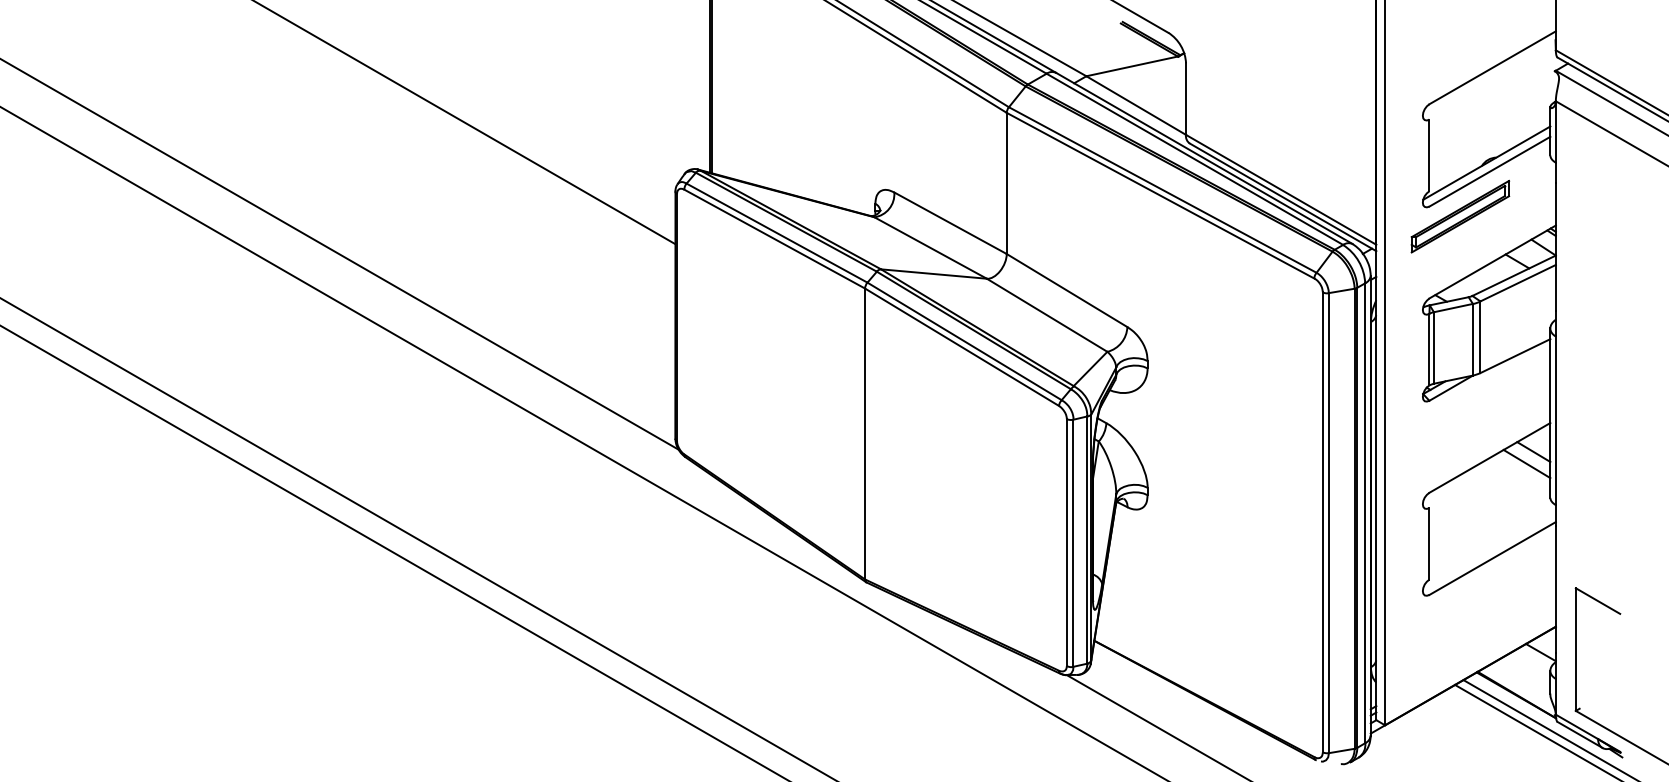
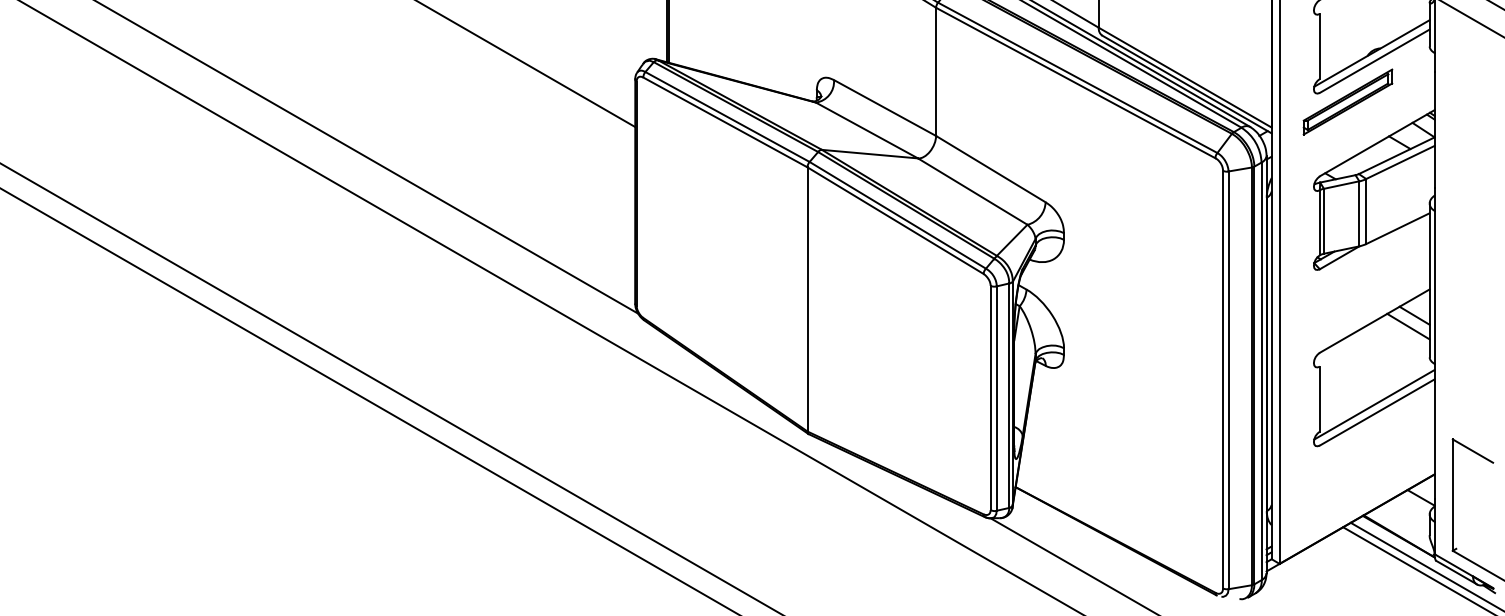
line: (1489, 549) -> (1374, 404), added

